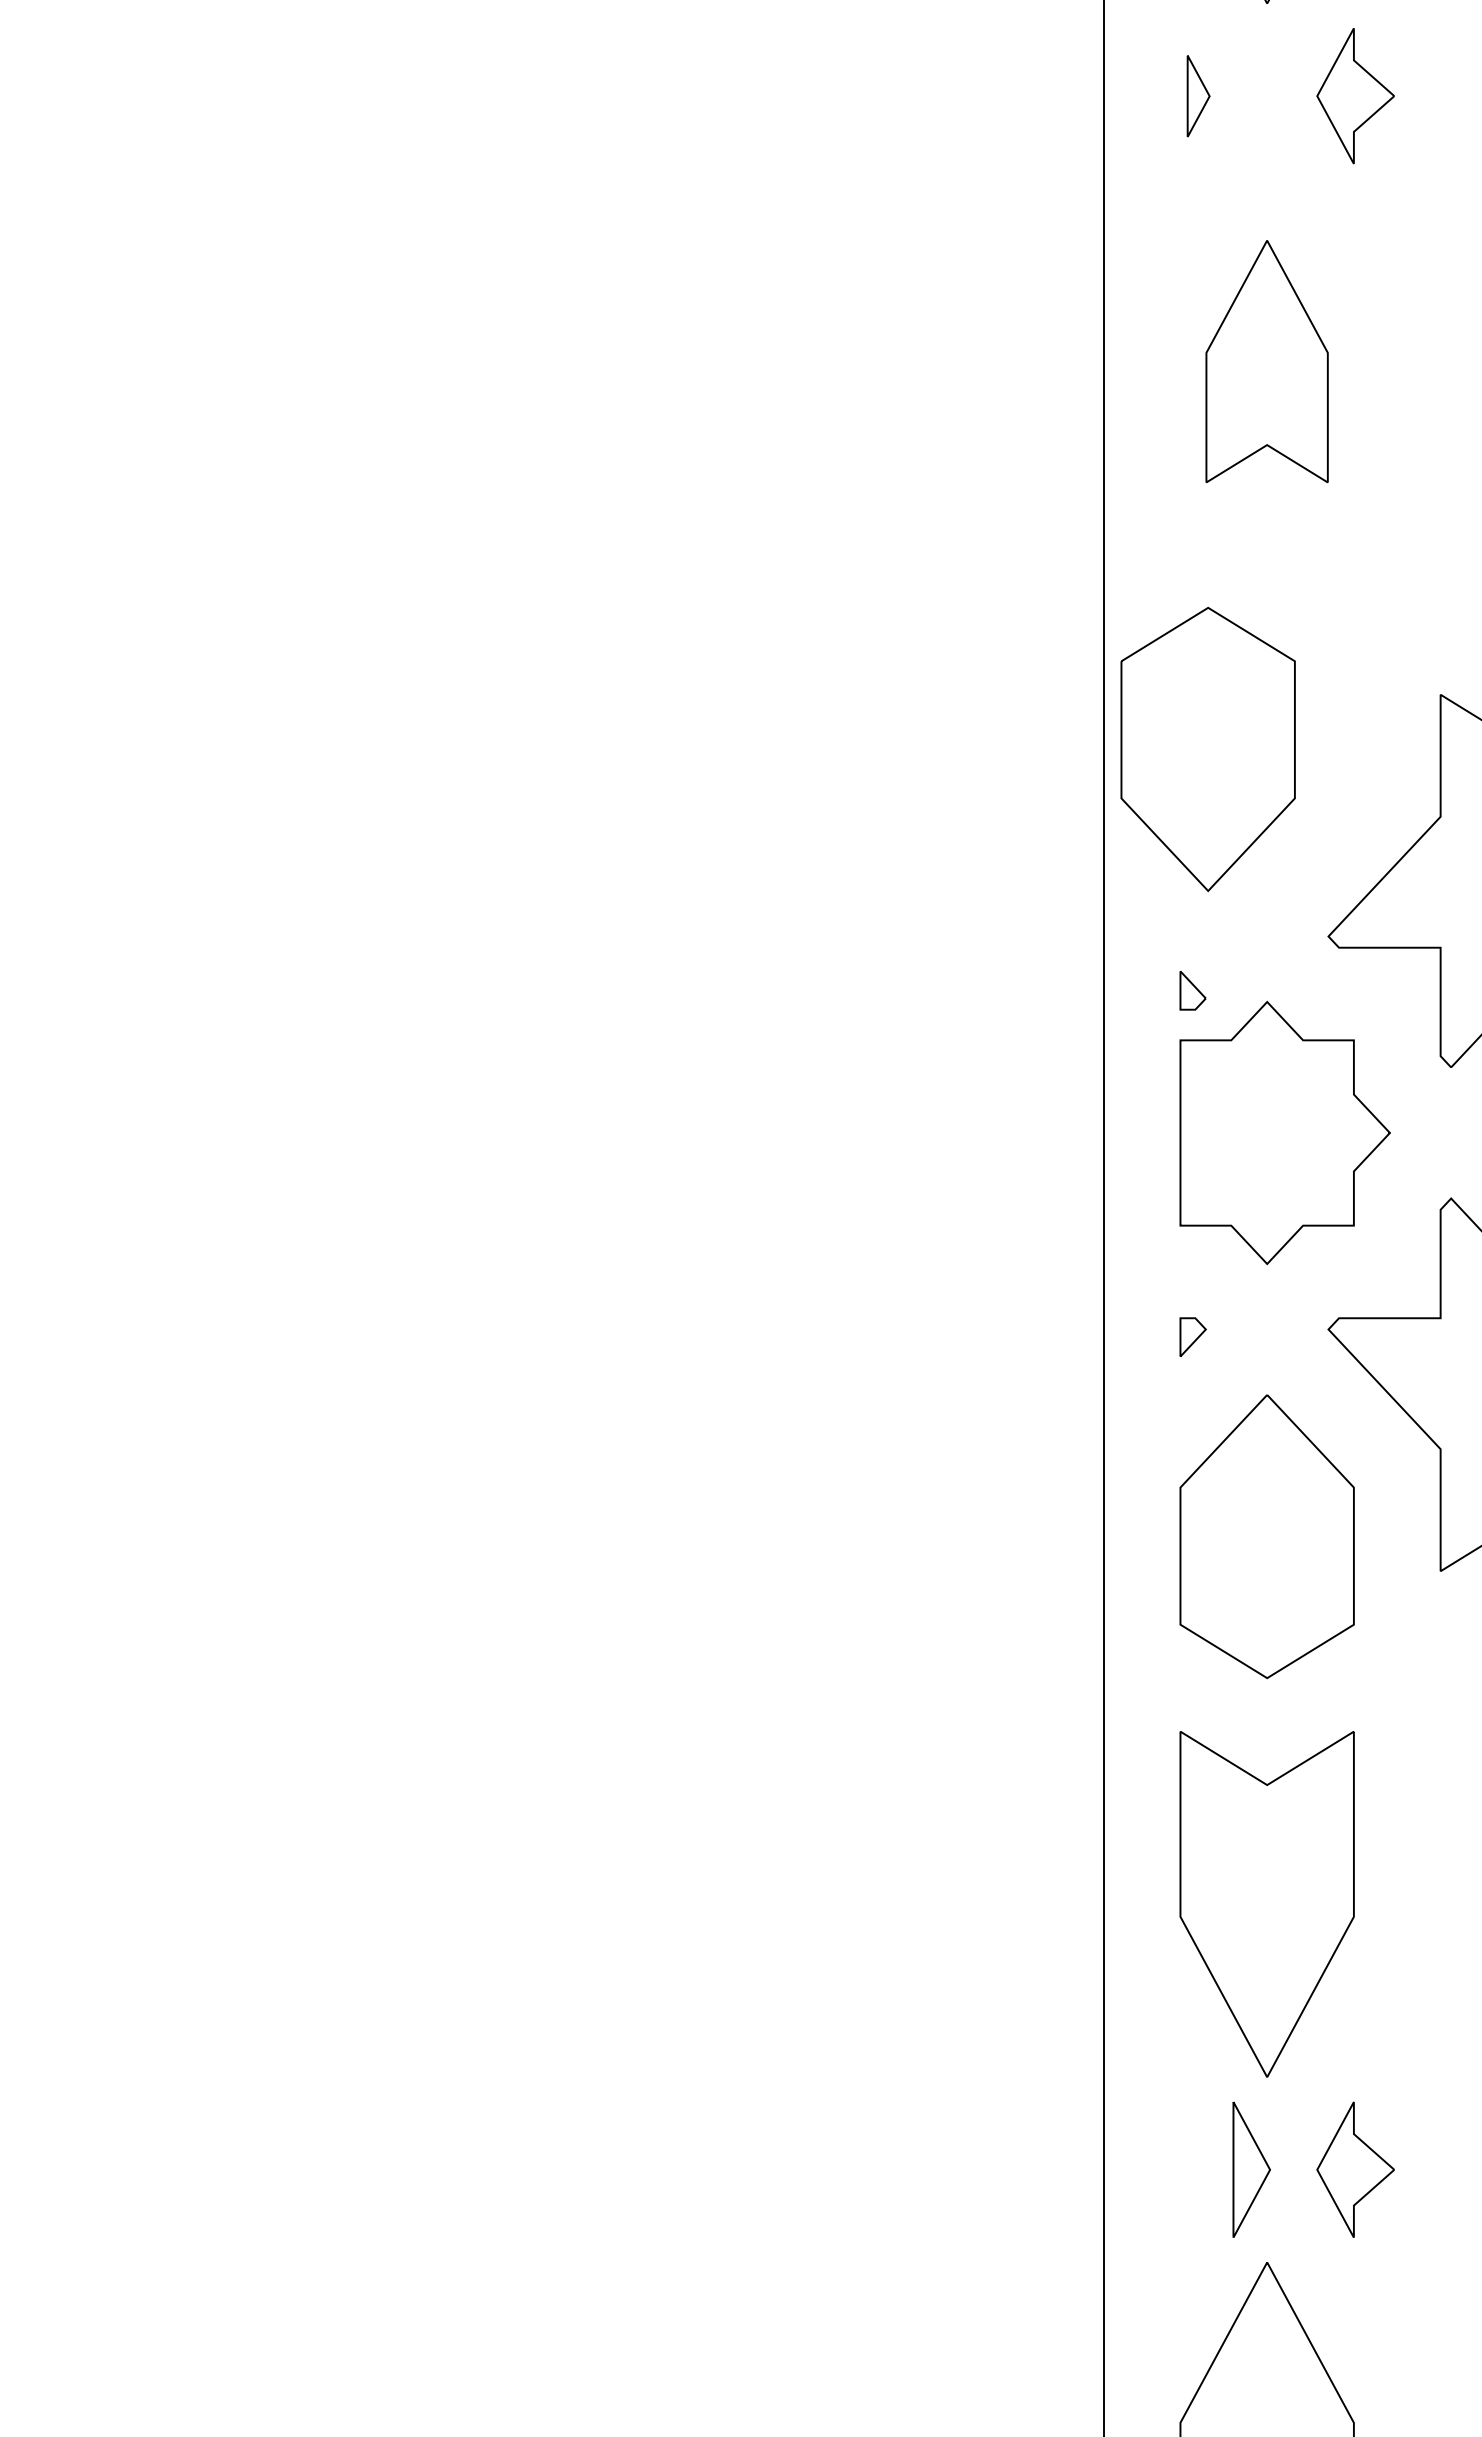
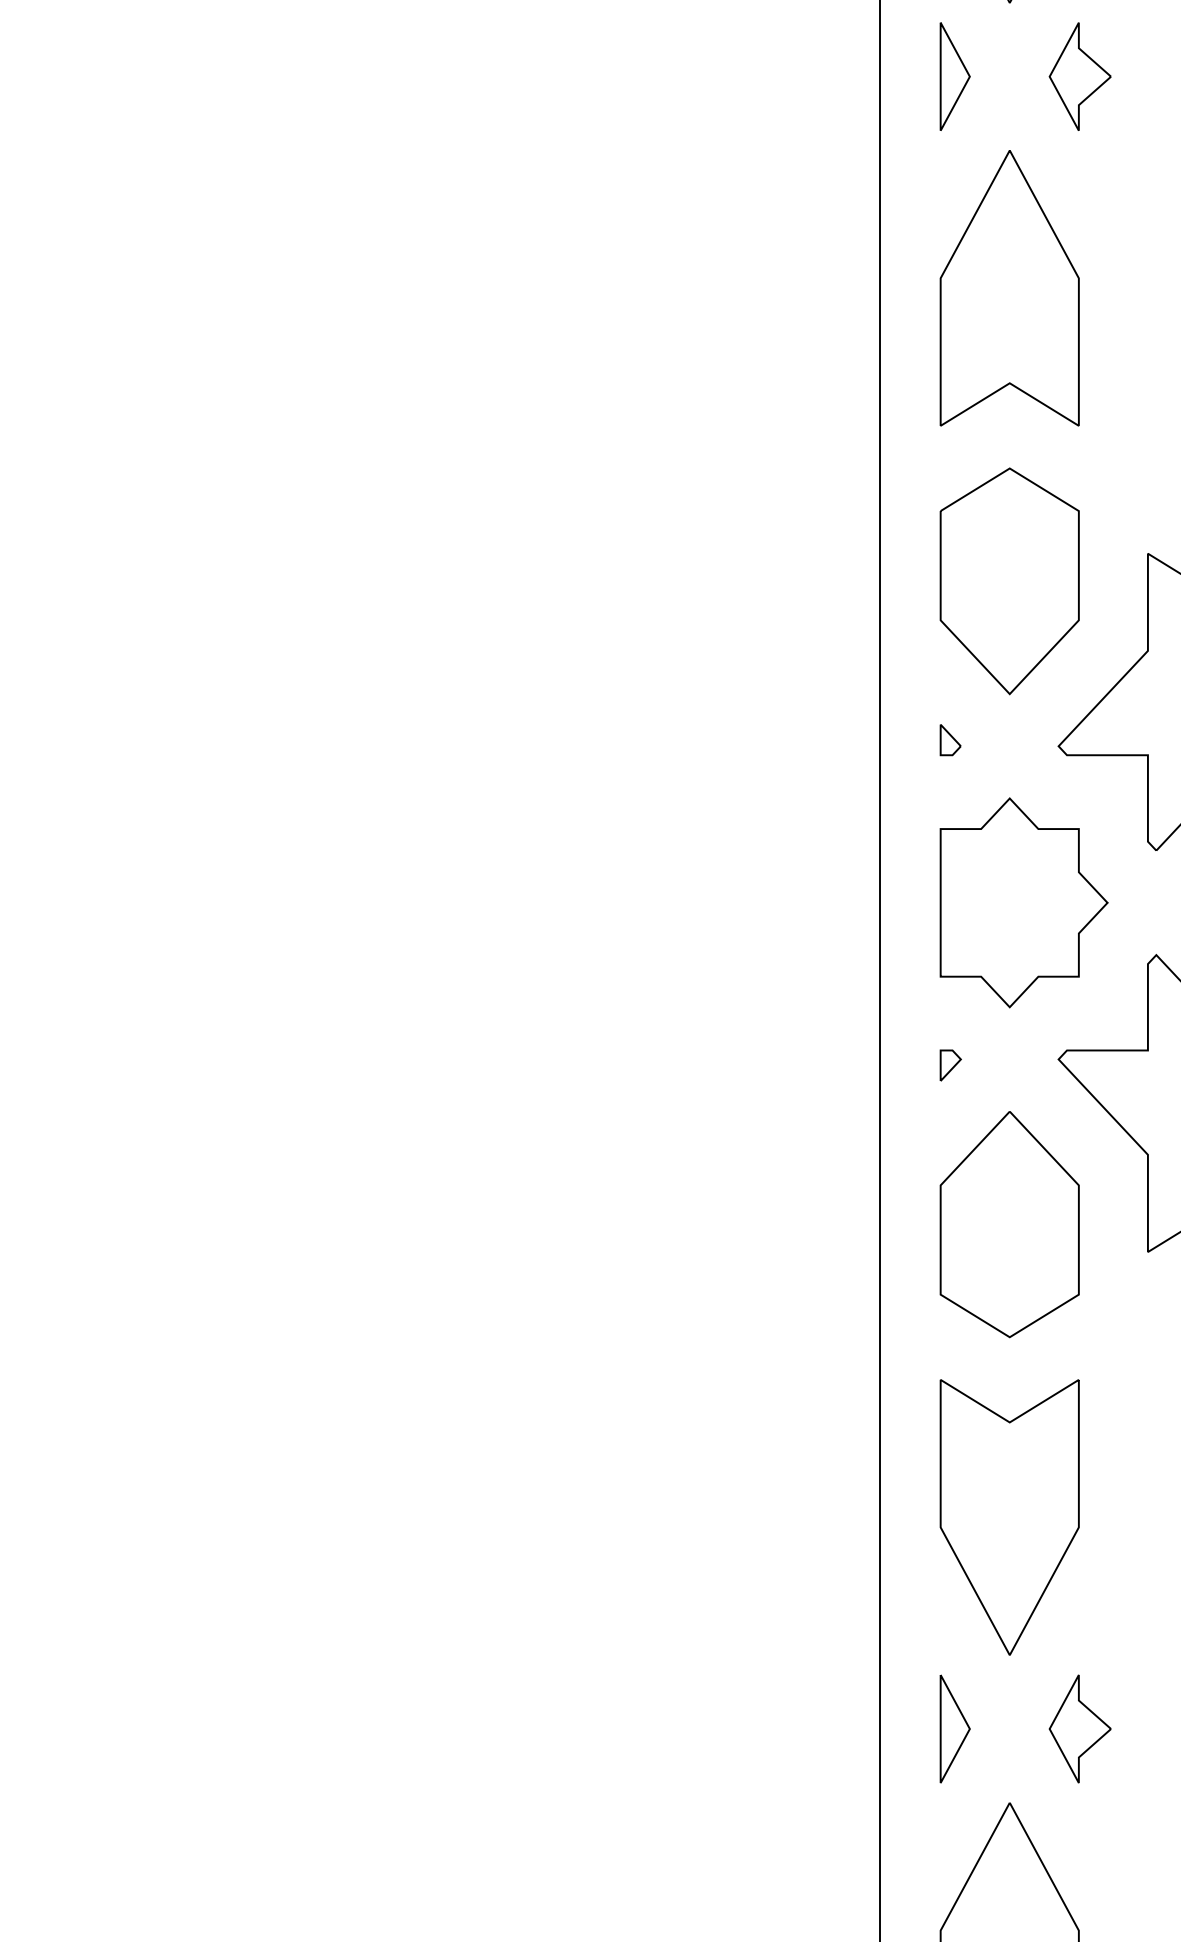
part: (1198, 96) -> (955, 76), size x1.67
part: (1266, 361) -> (1009, 288), size x1.43
part: (1207, 749) -> (1009, 581), moved
part: (1192, 990) -> (950, 739), moved
part: (1251, 2169) -> (955, 1728), moved

